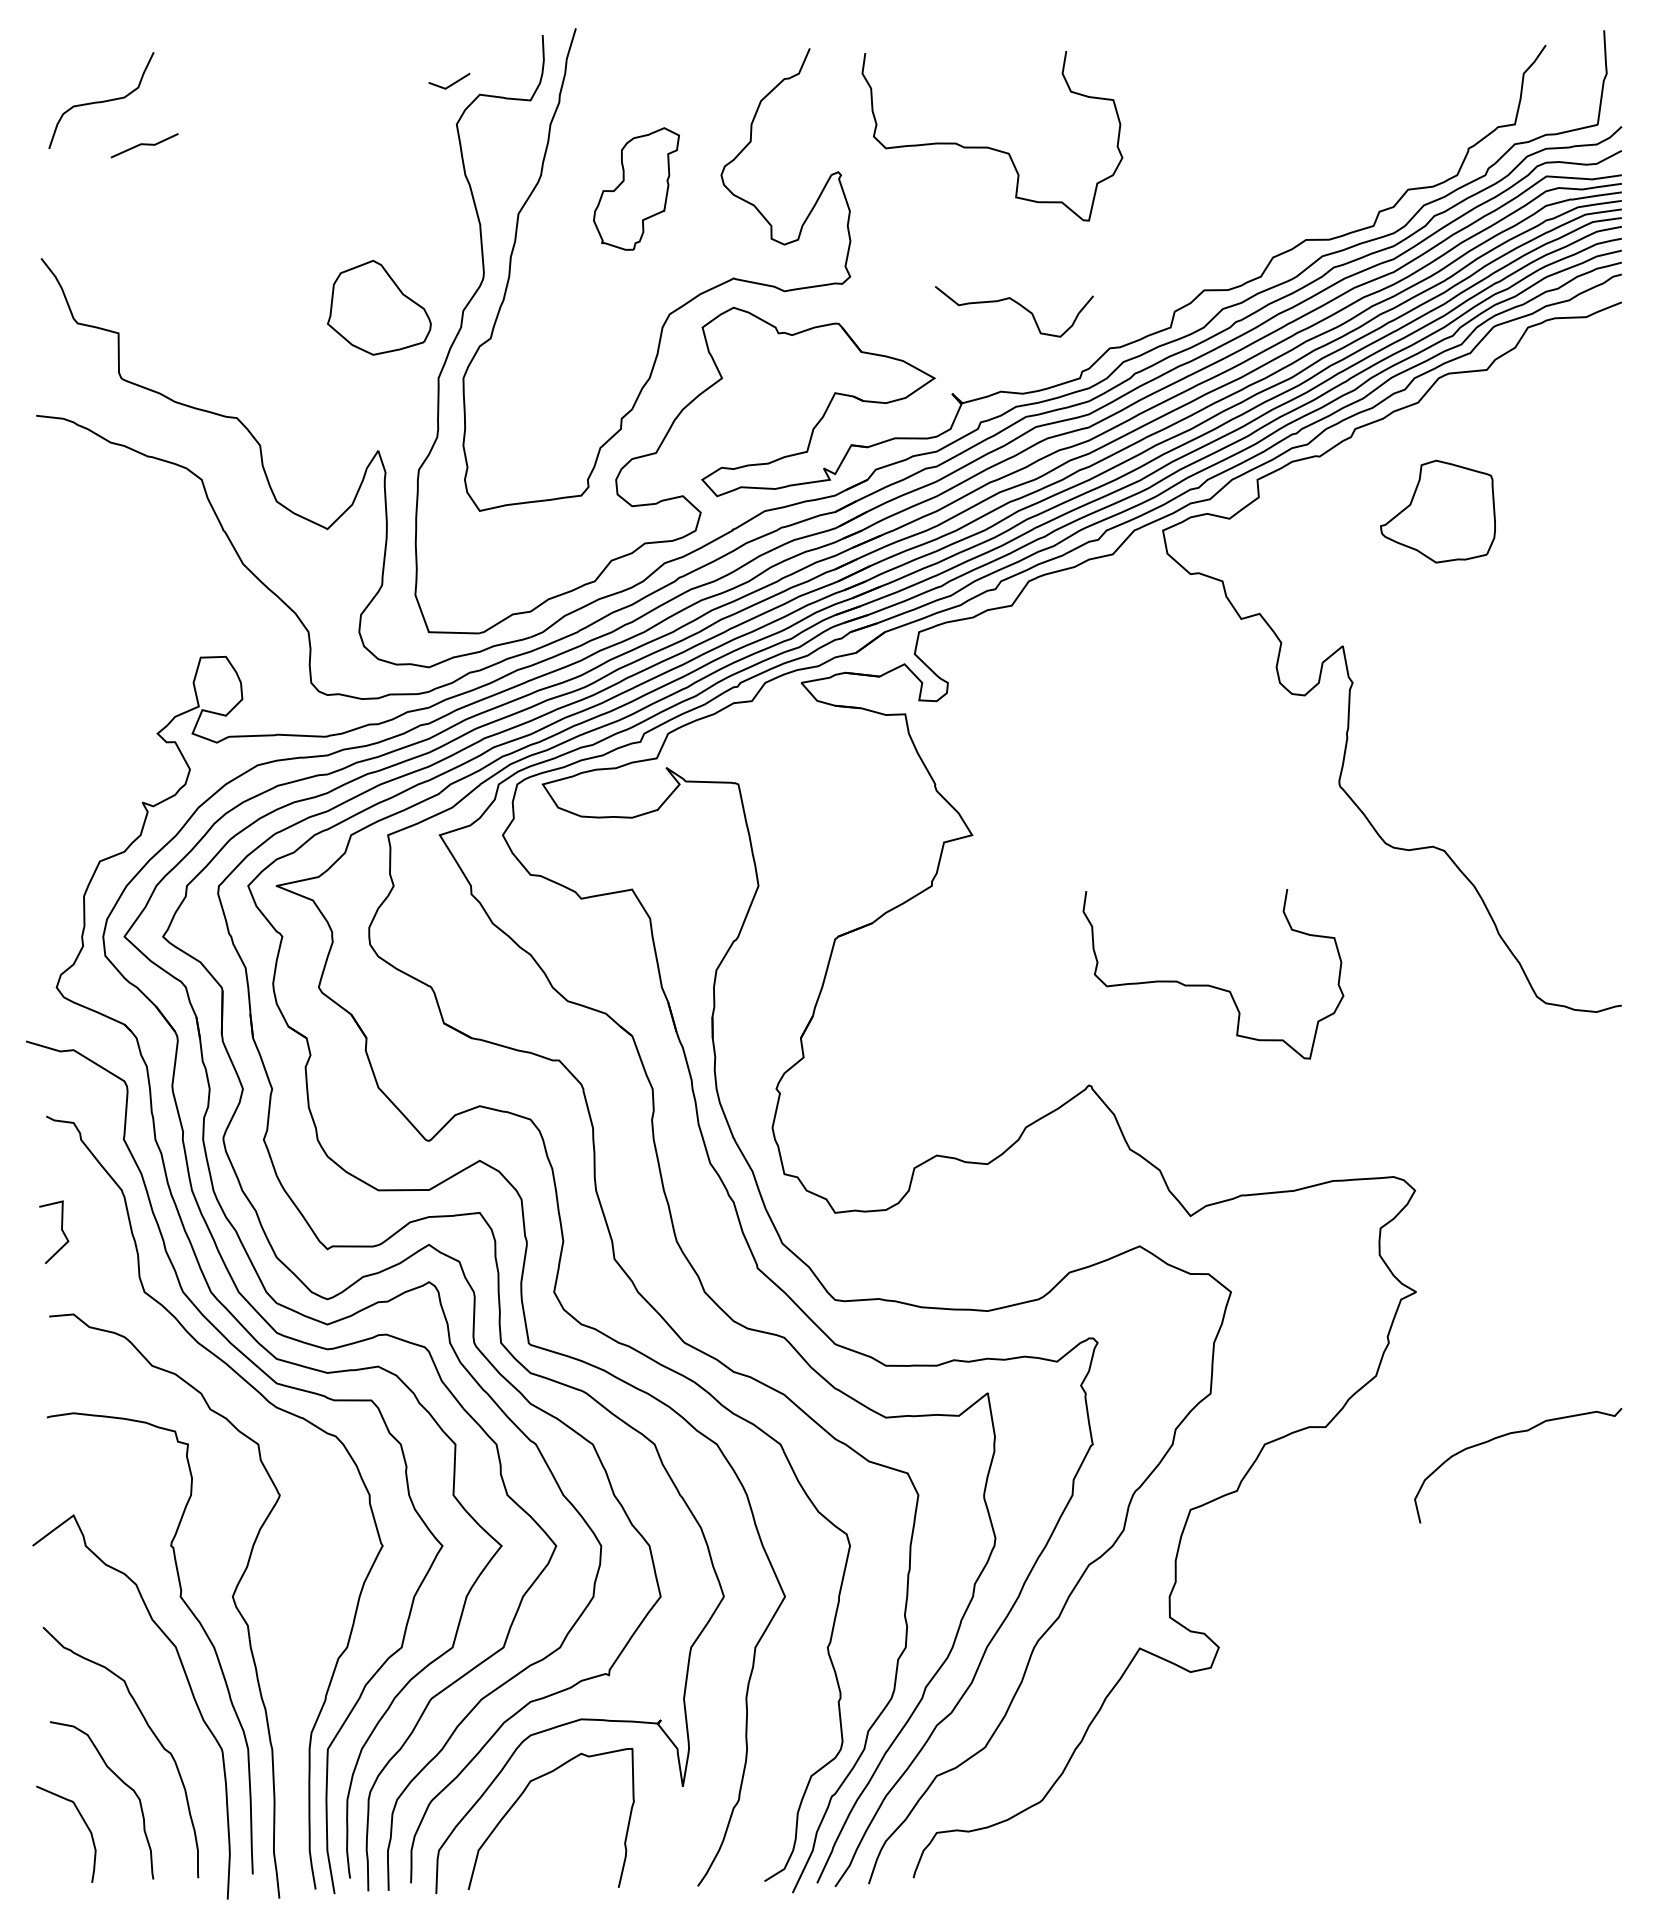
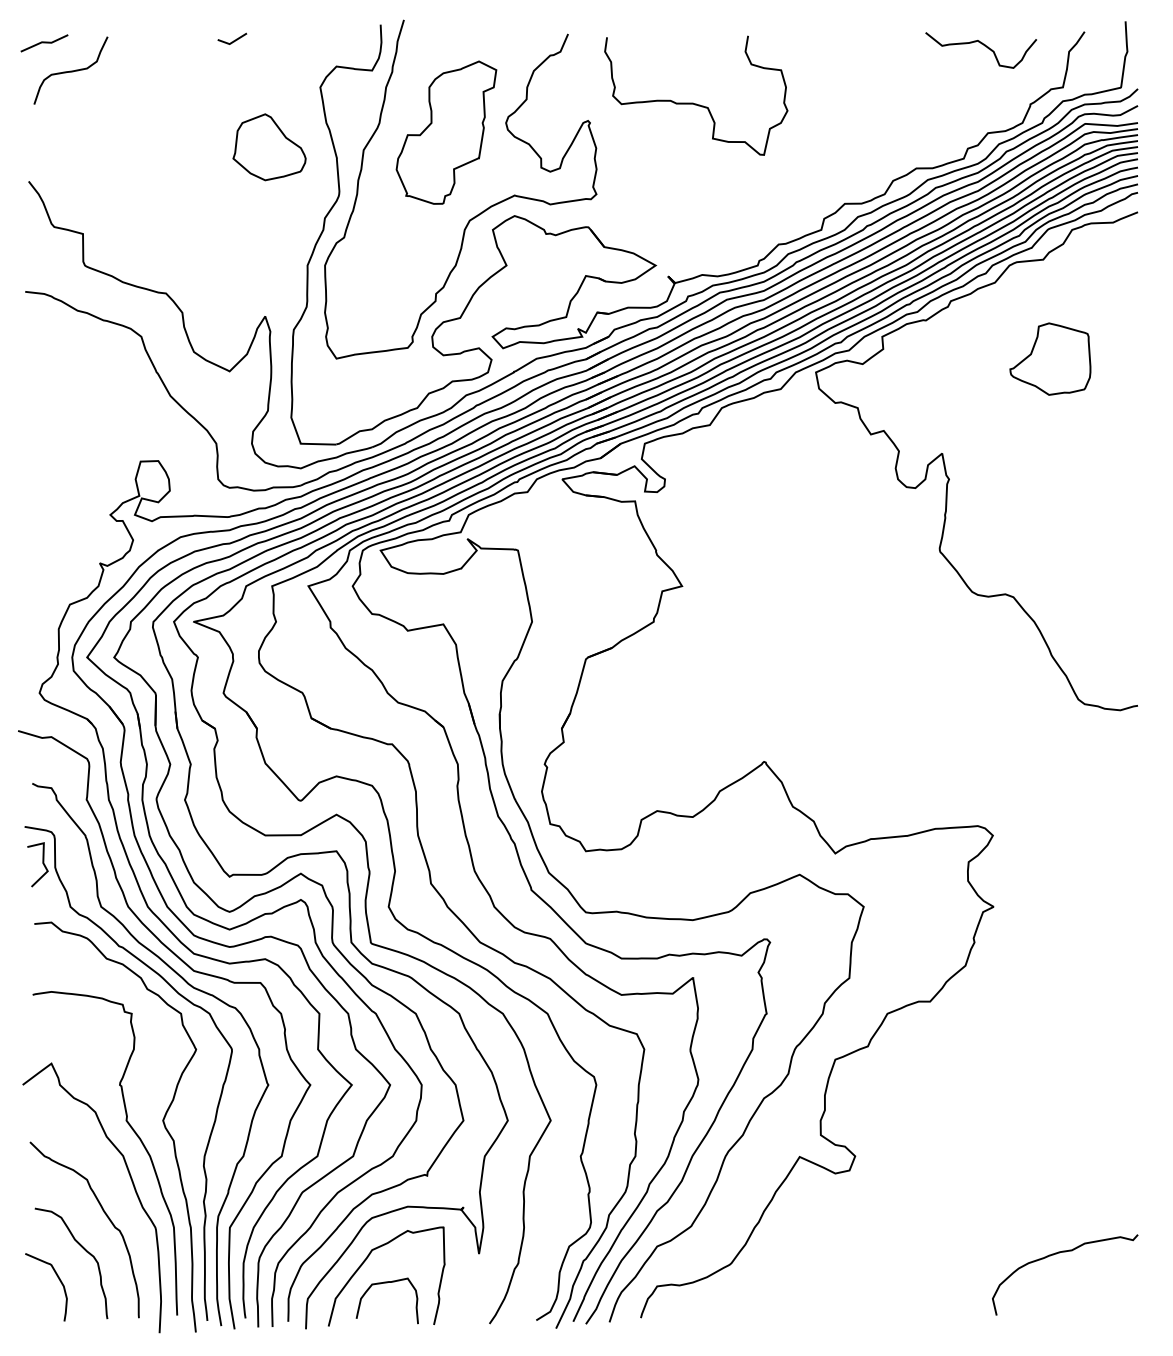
line: (450, 84) -> (233, 41), moved
line: (144, 145) -> (44, 43), moved
part: (636, 188) -> (446, 132), size x1.67
curve: (1017, 304) -> (983, 45), moved
part: (379, 307) -> (269, 147), moved
part: (1437, 511) -> (1050, 359), moved
curve: (1209, 984) -> (848, 690), removed
curve: (263, 1423) -> (184, 999), added
curve: (1507, 1435) -> (1057, 1253), moved
curve: (544, 1829) -> (381, 1284), added

